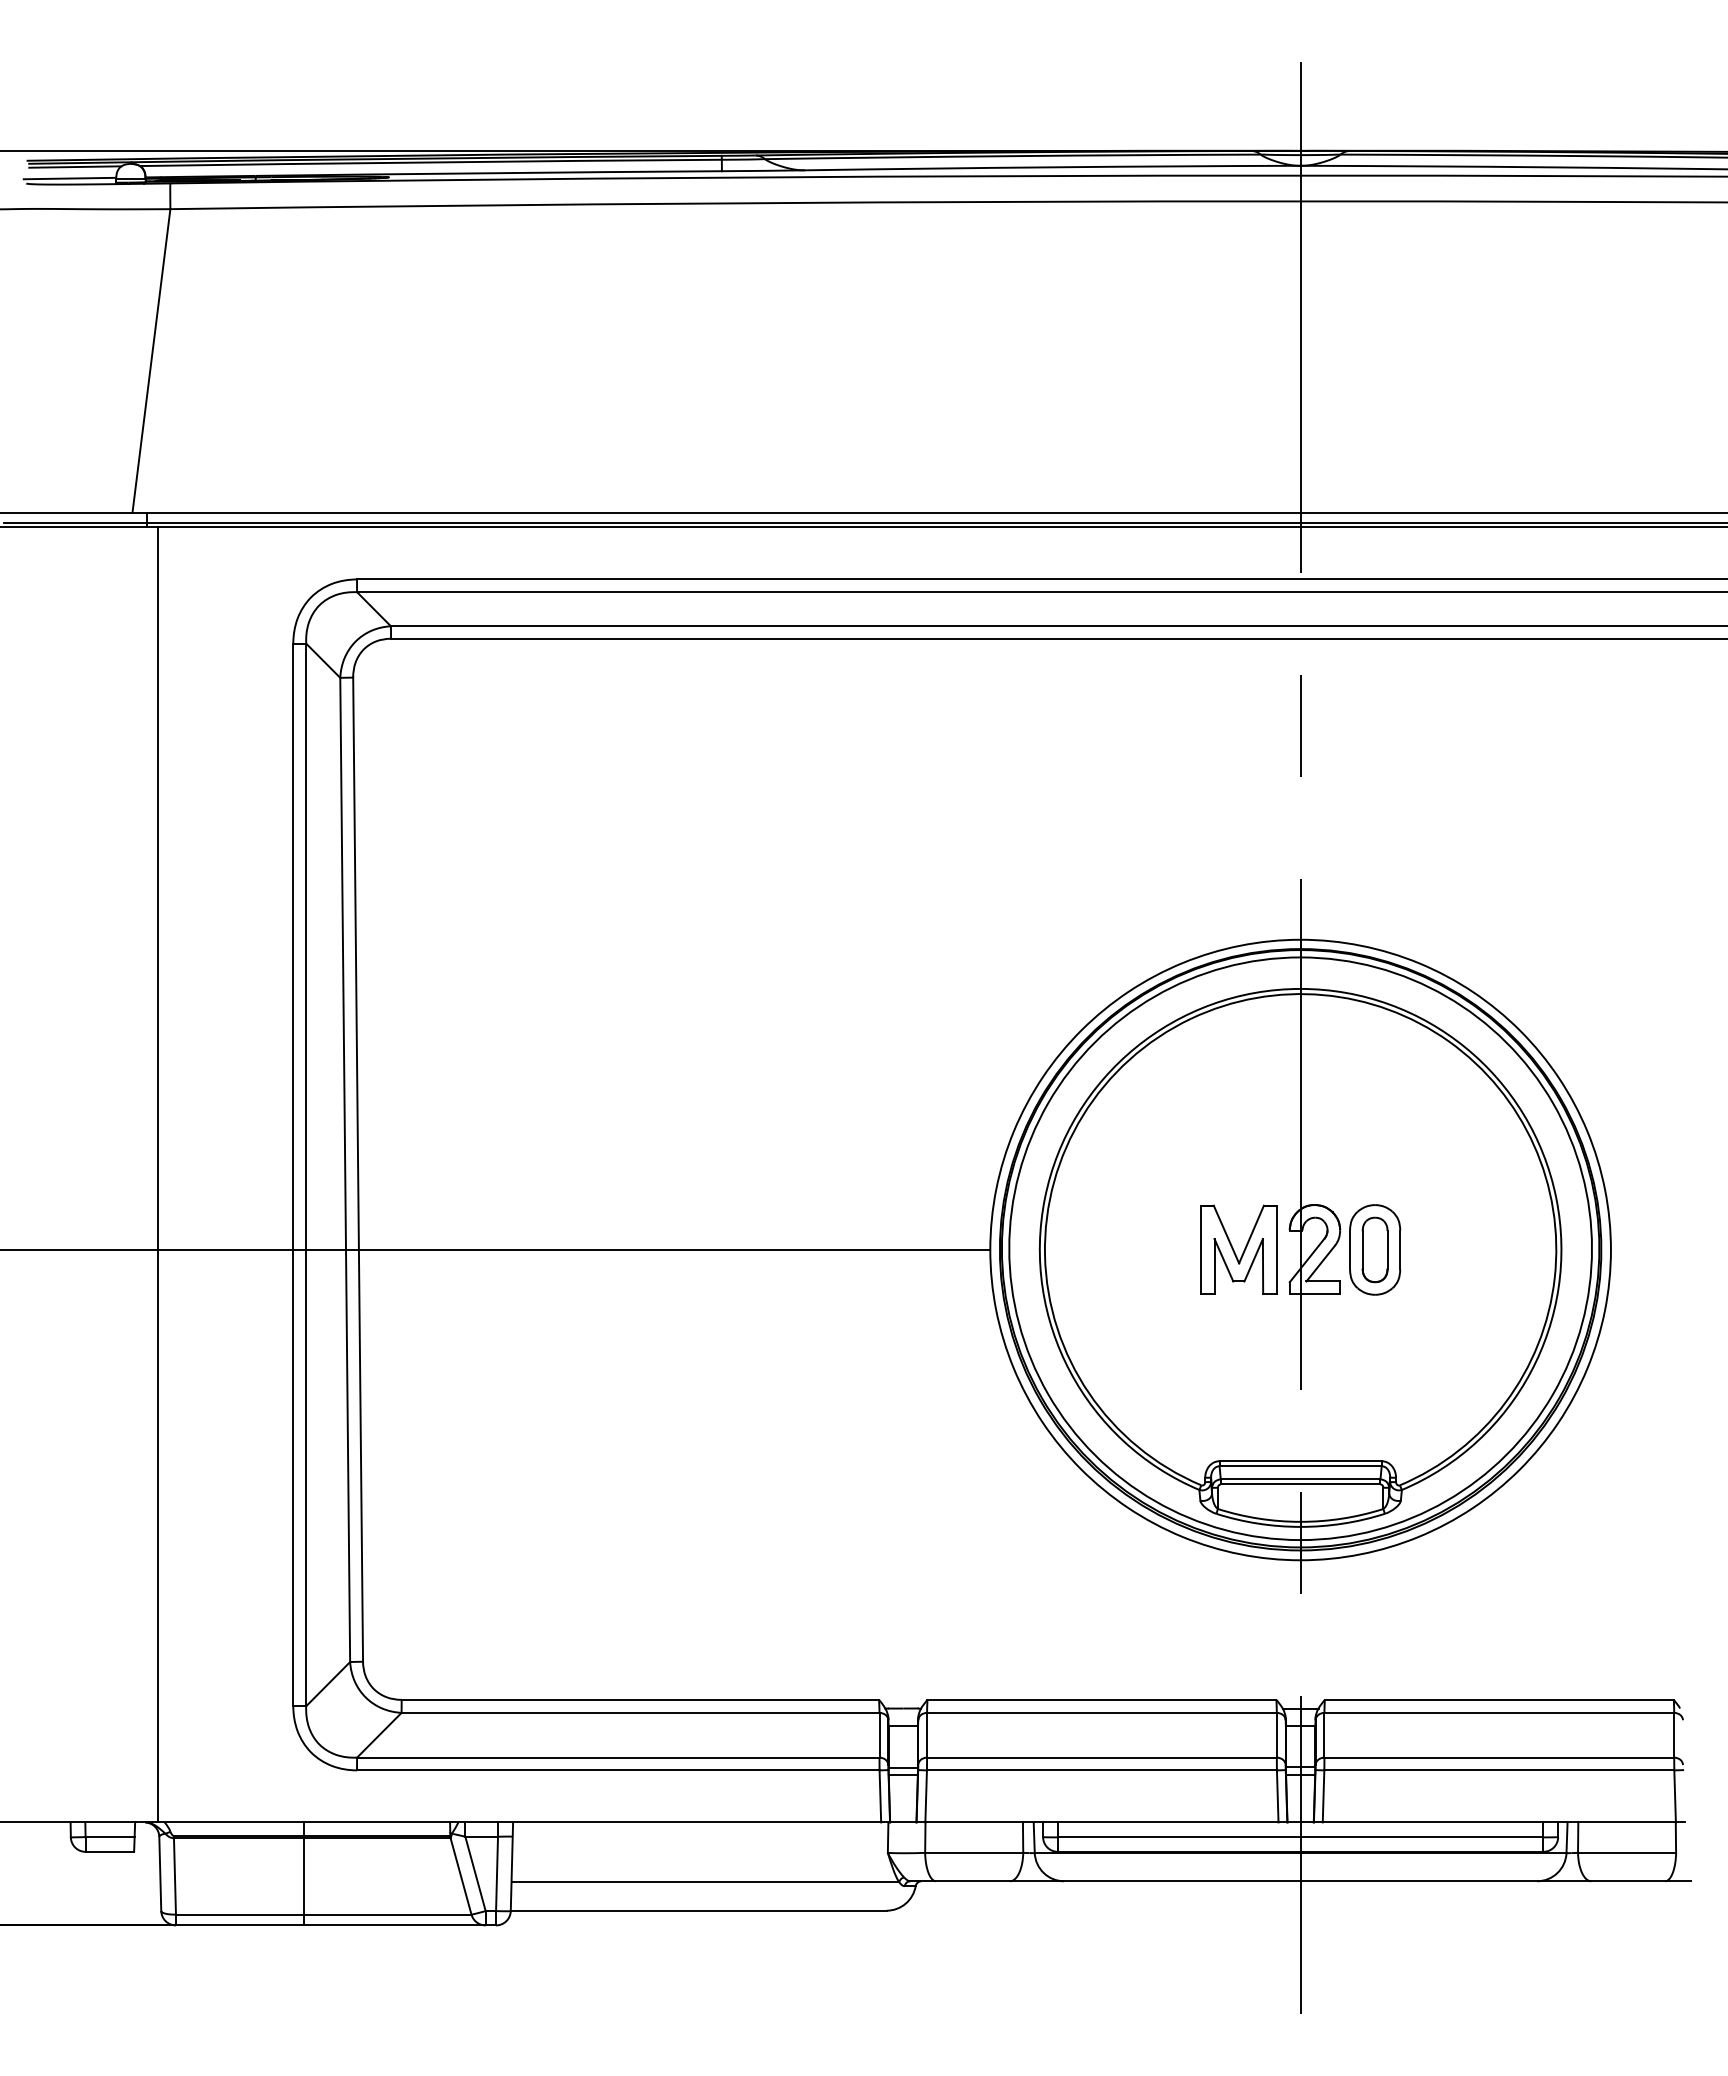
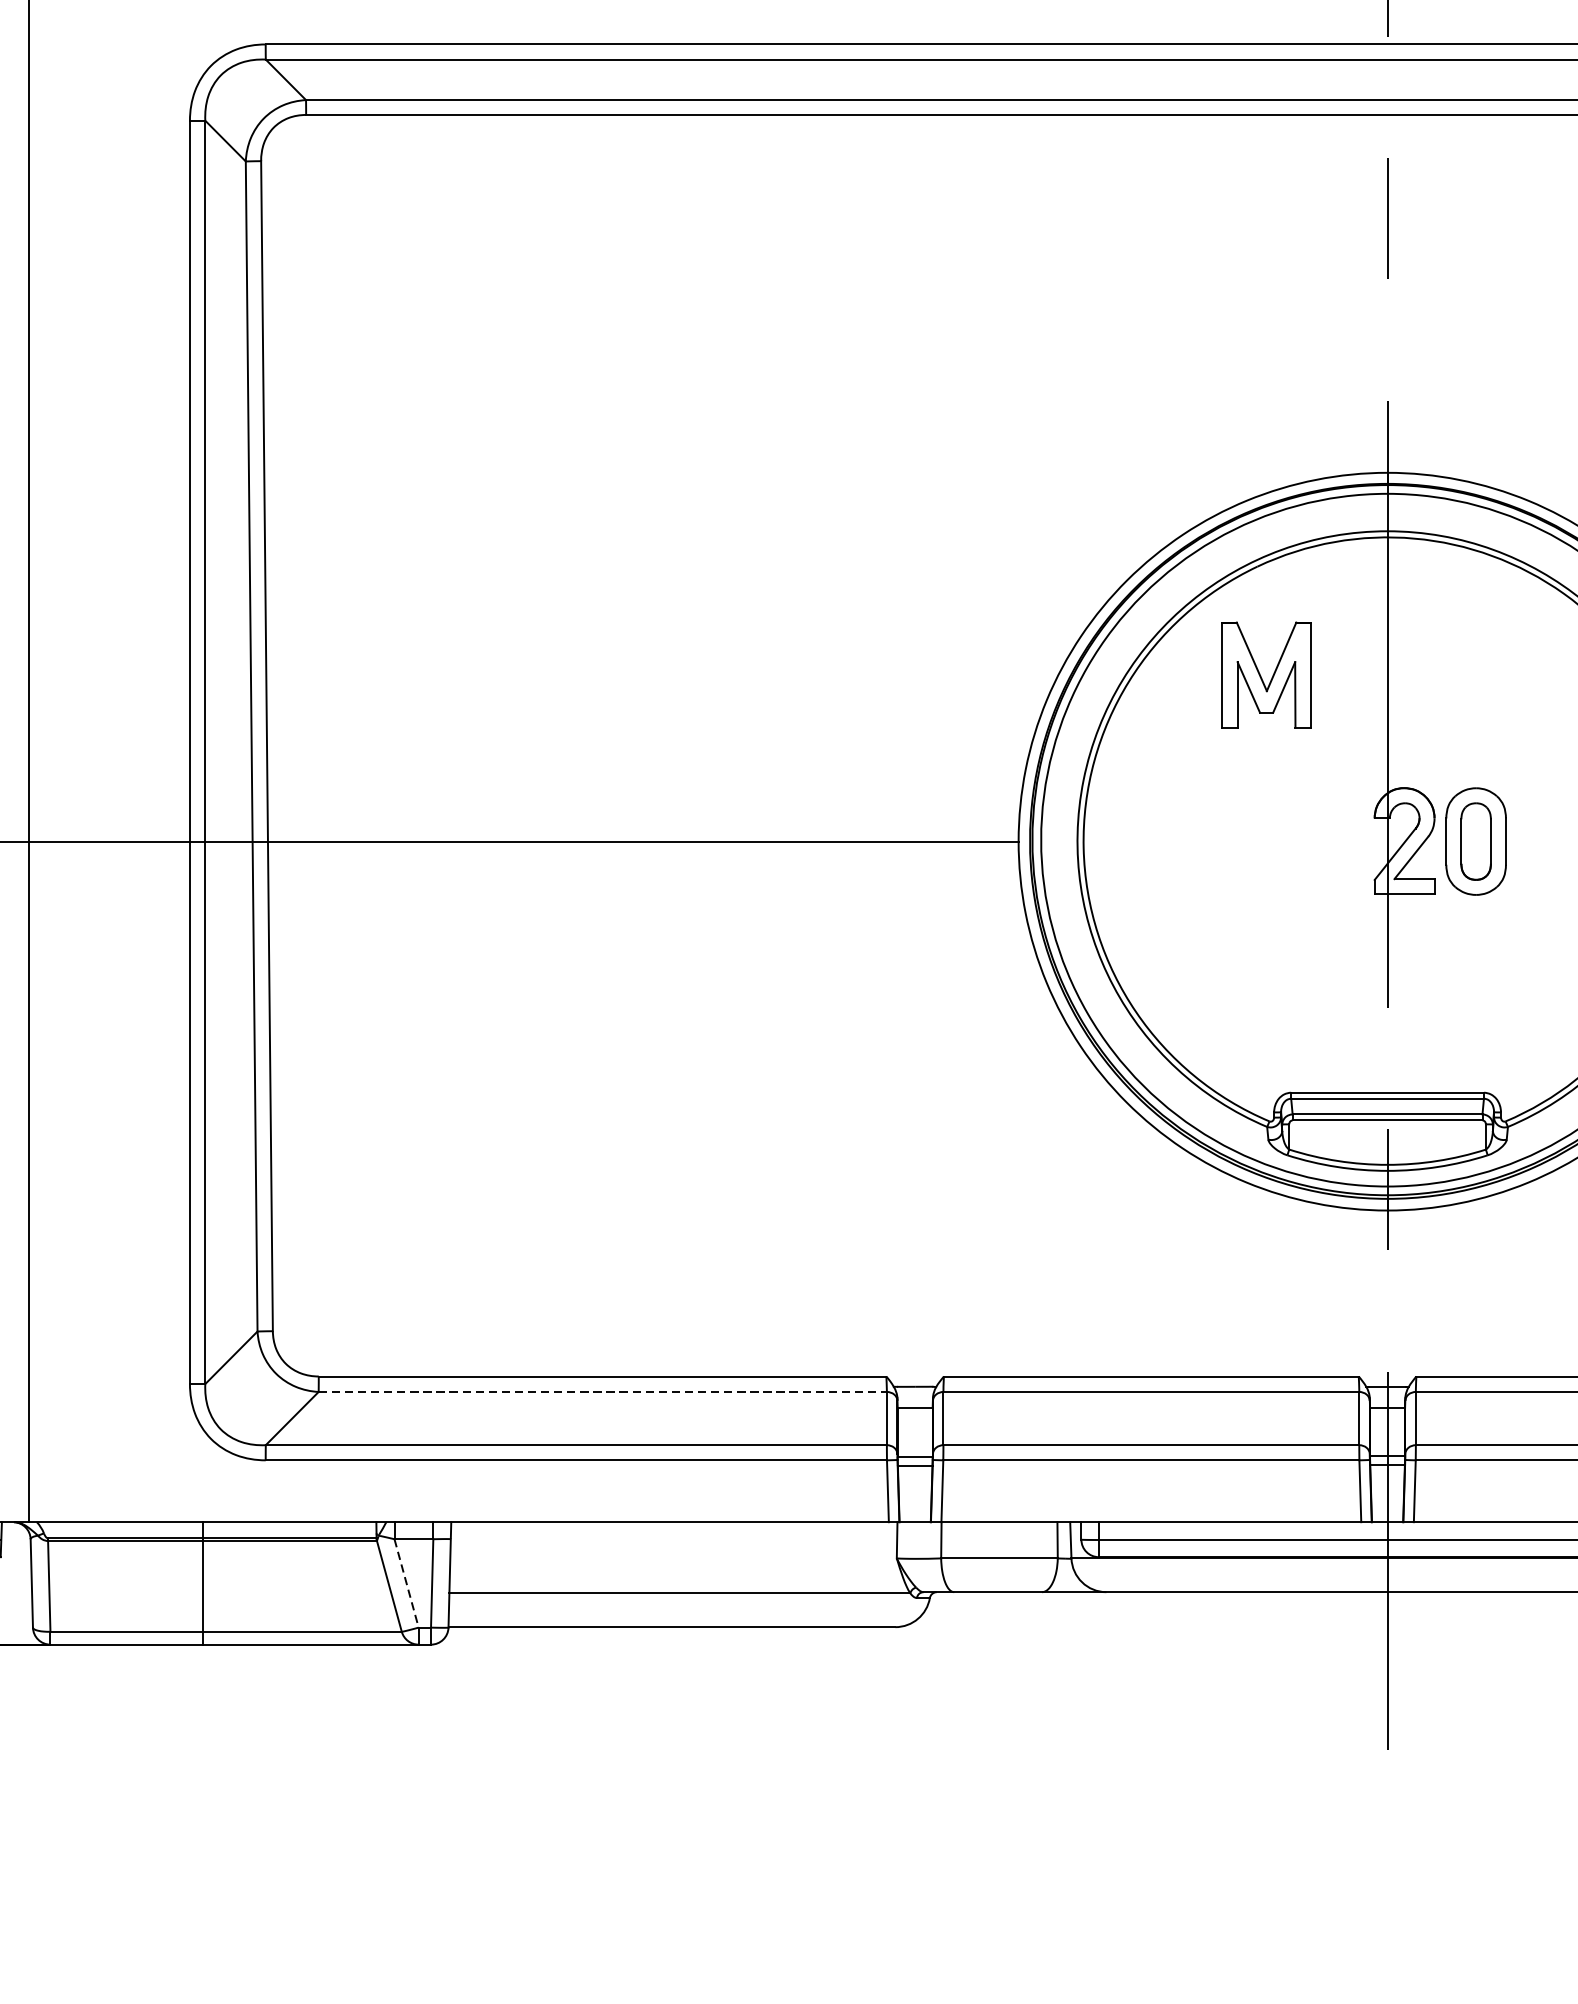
part: (1238, 1249) -> (1266, 674), moved
line: (640, 1712) -> (602, 1391), solid -> dashed
line: (475, 1873) -> (406, 1582), solid -> dashed

